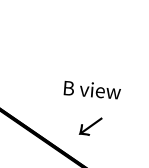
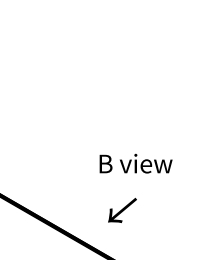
text: (92, 89) -> (135, 163), moved

